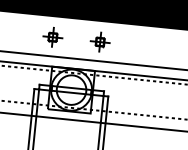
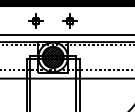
hatch: (70, 88) -> (52, 56), added

